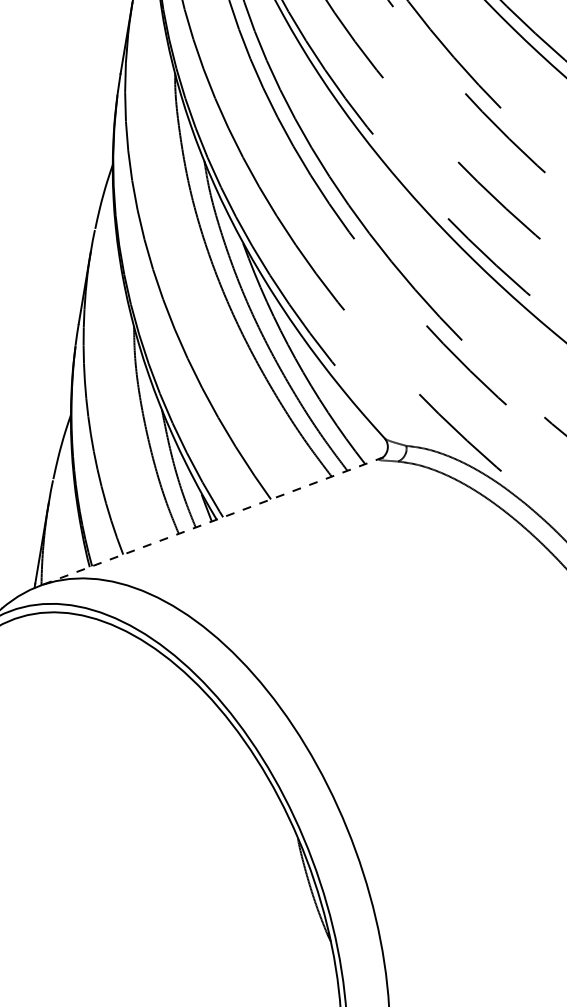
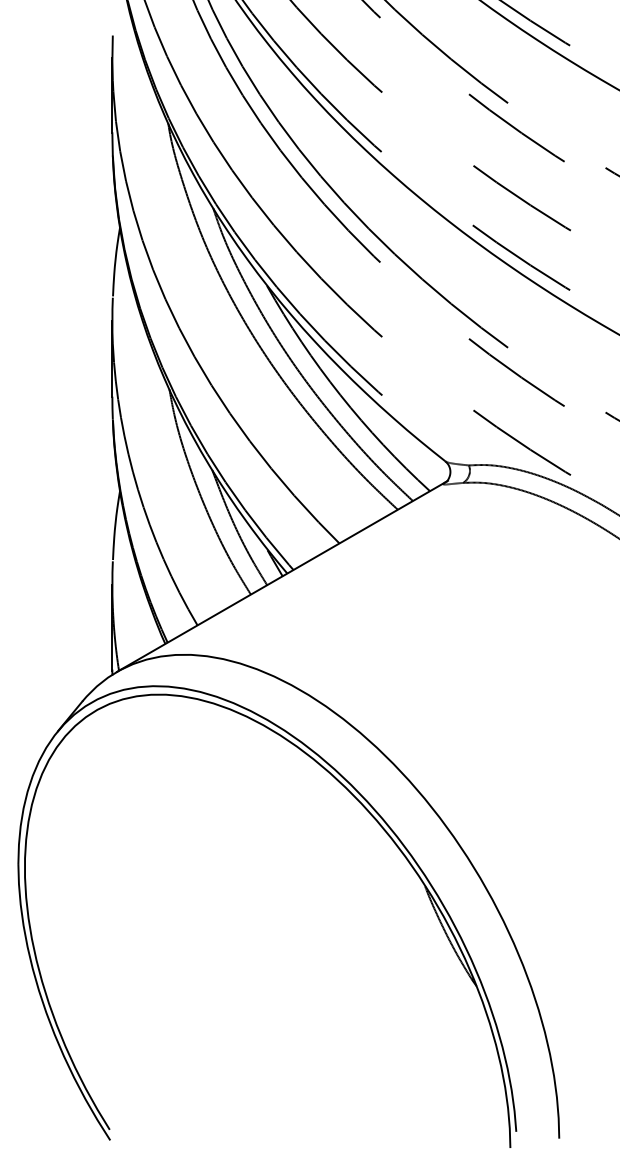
line: (211, 521) -> (282, 576), dashed -> solid

